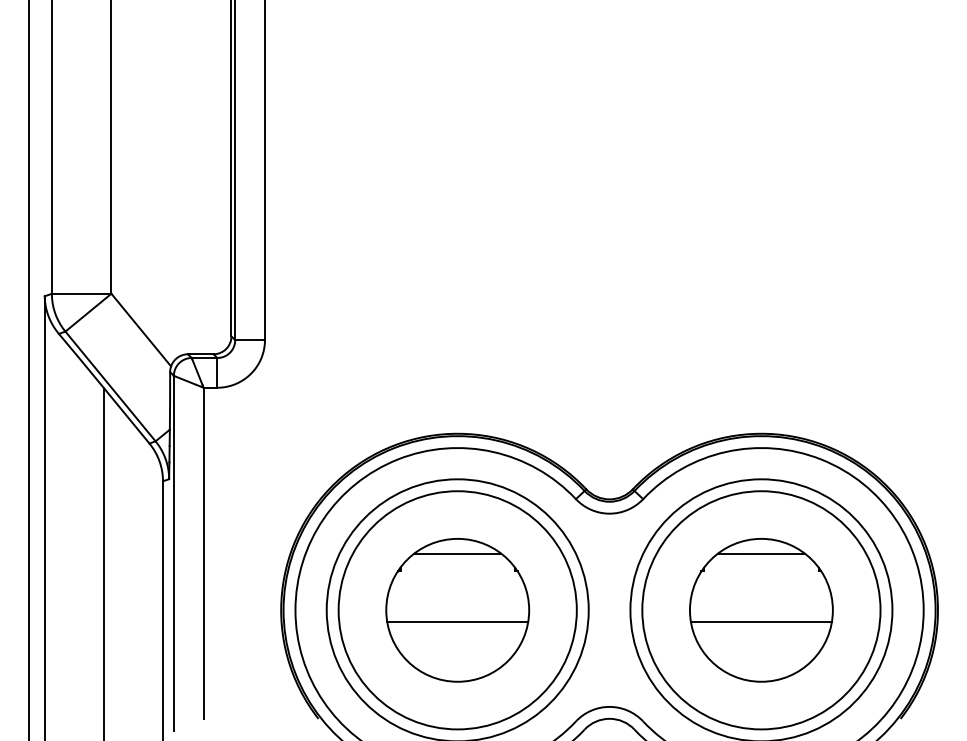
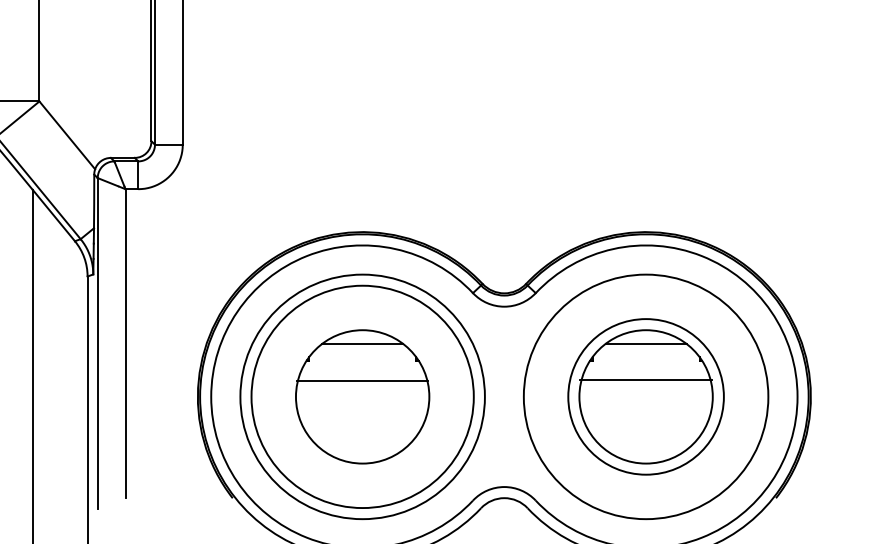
circle: (761, 610) -> (646, 397), size x0.7
line: (457, 622) -> (362, 381), moved
line: (760, 622) -> (645, 380), moved

